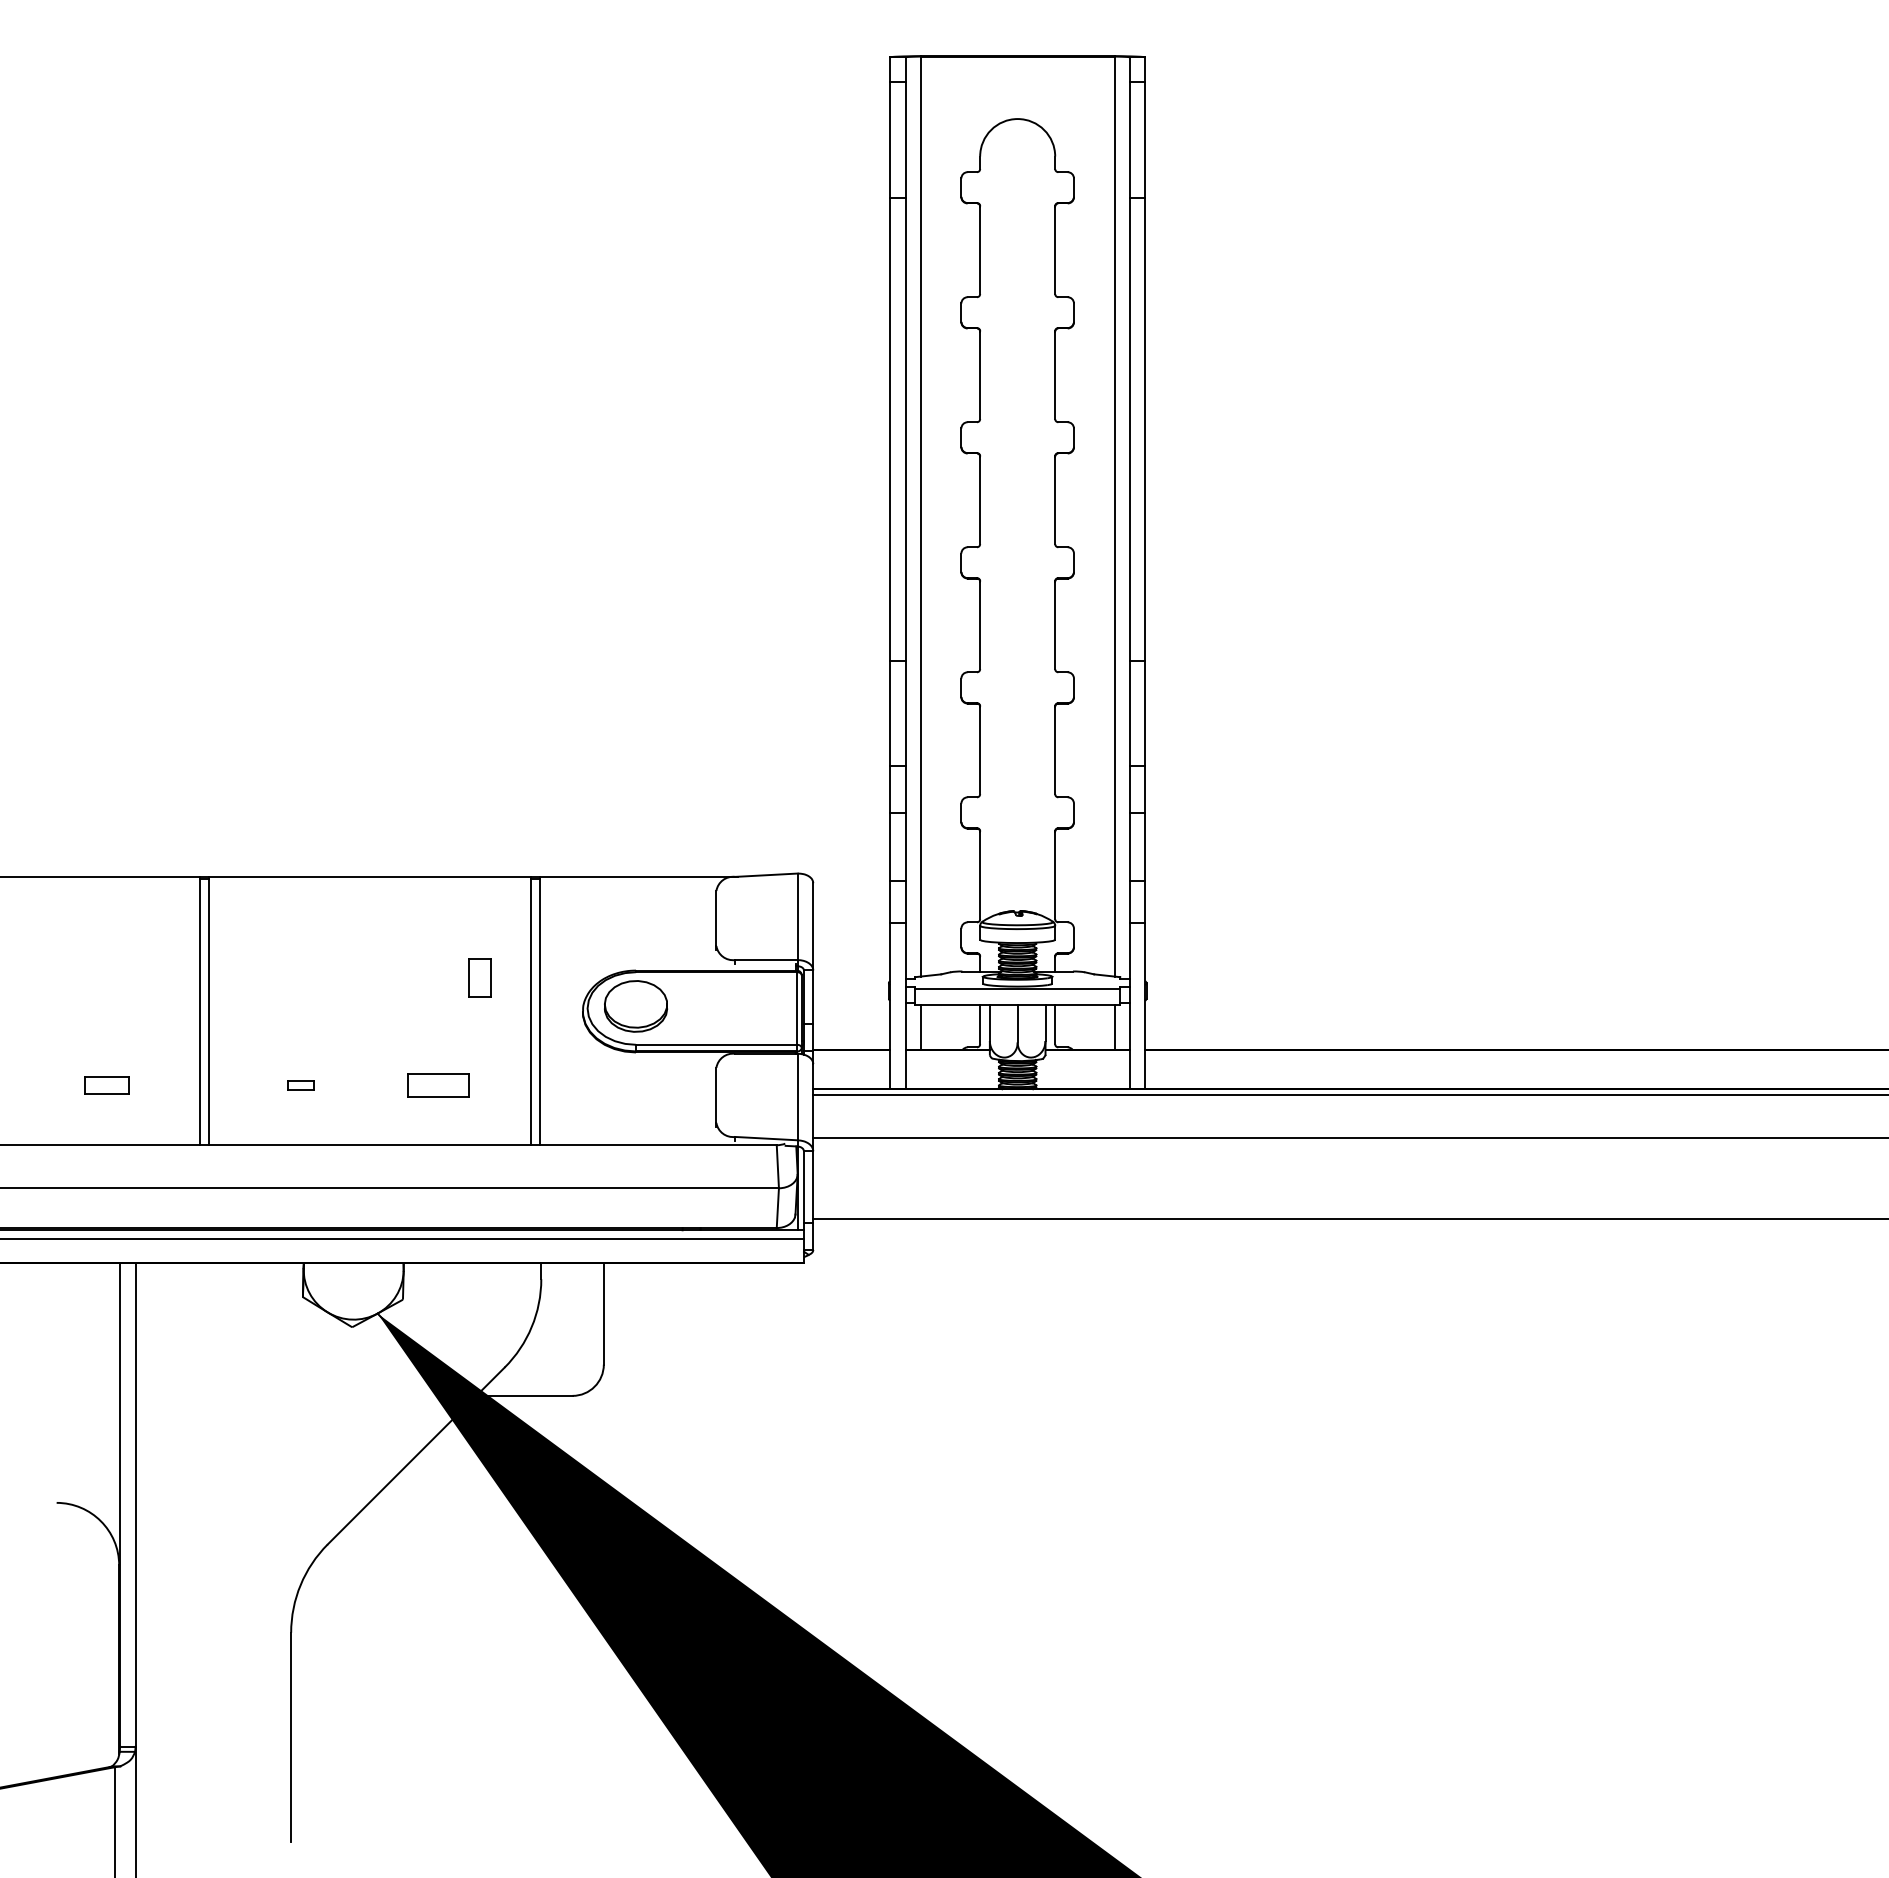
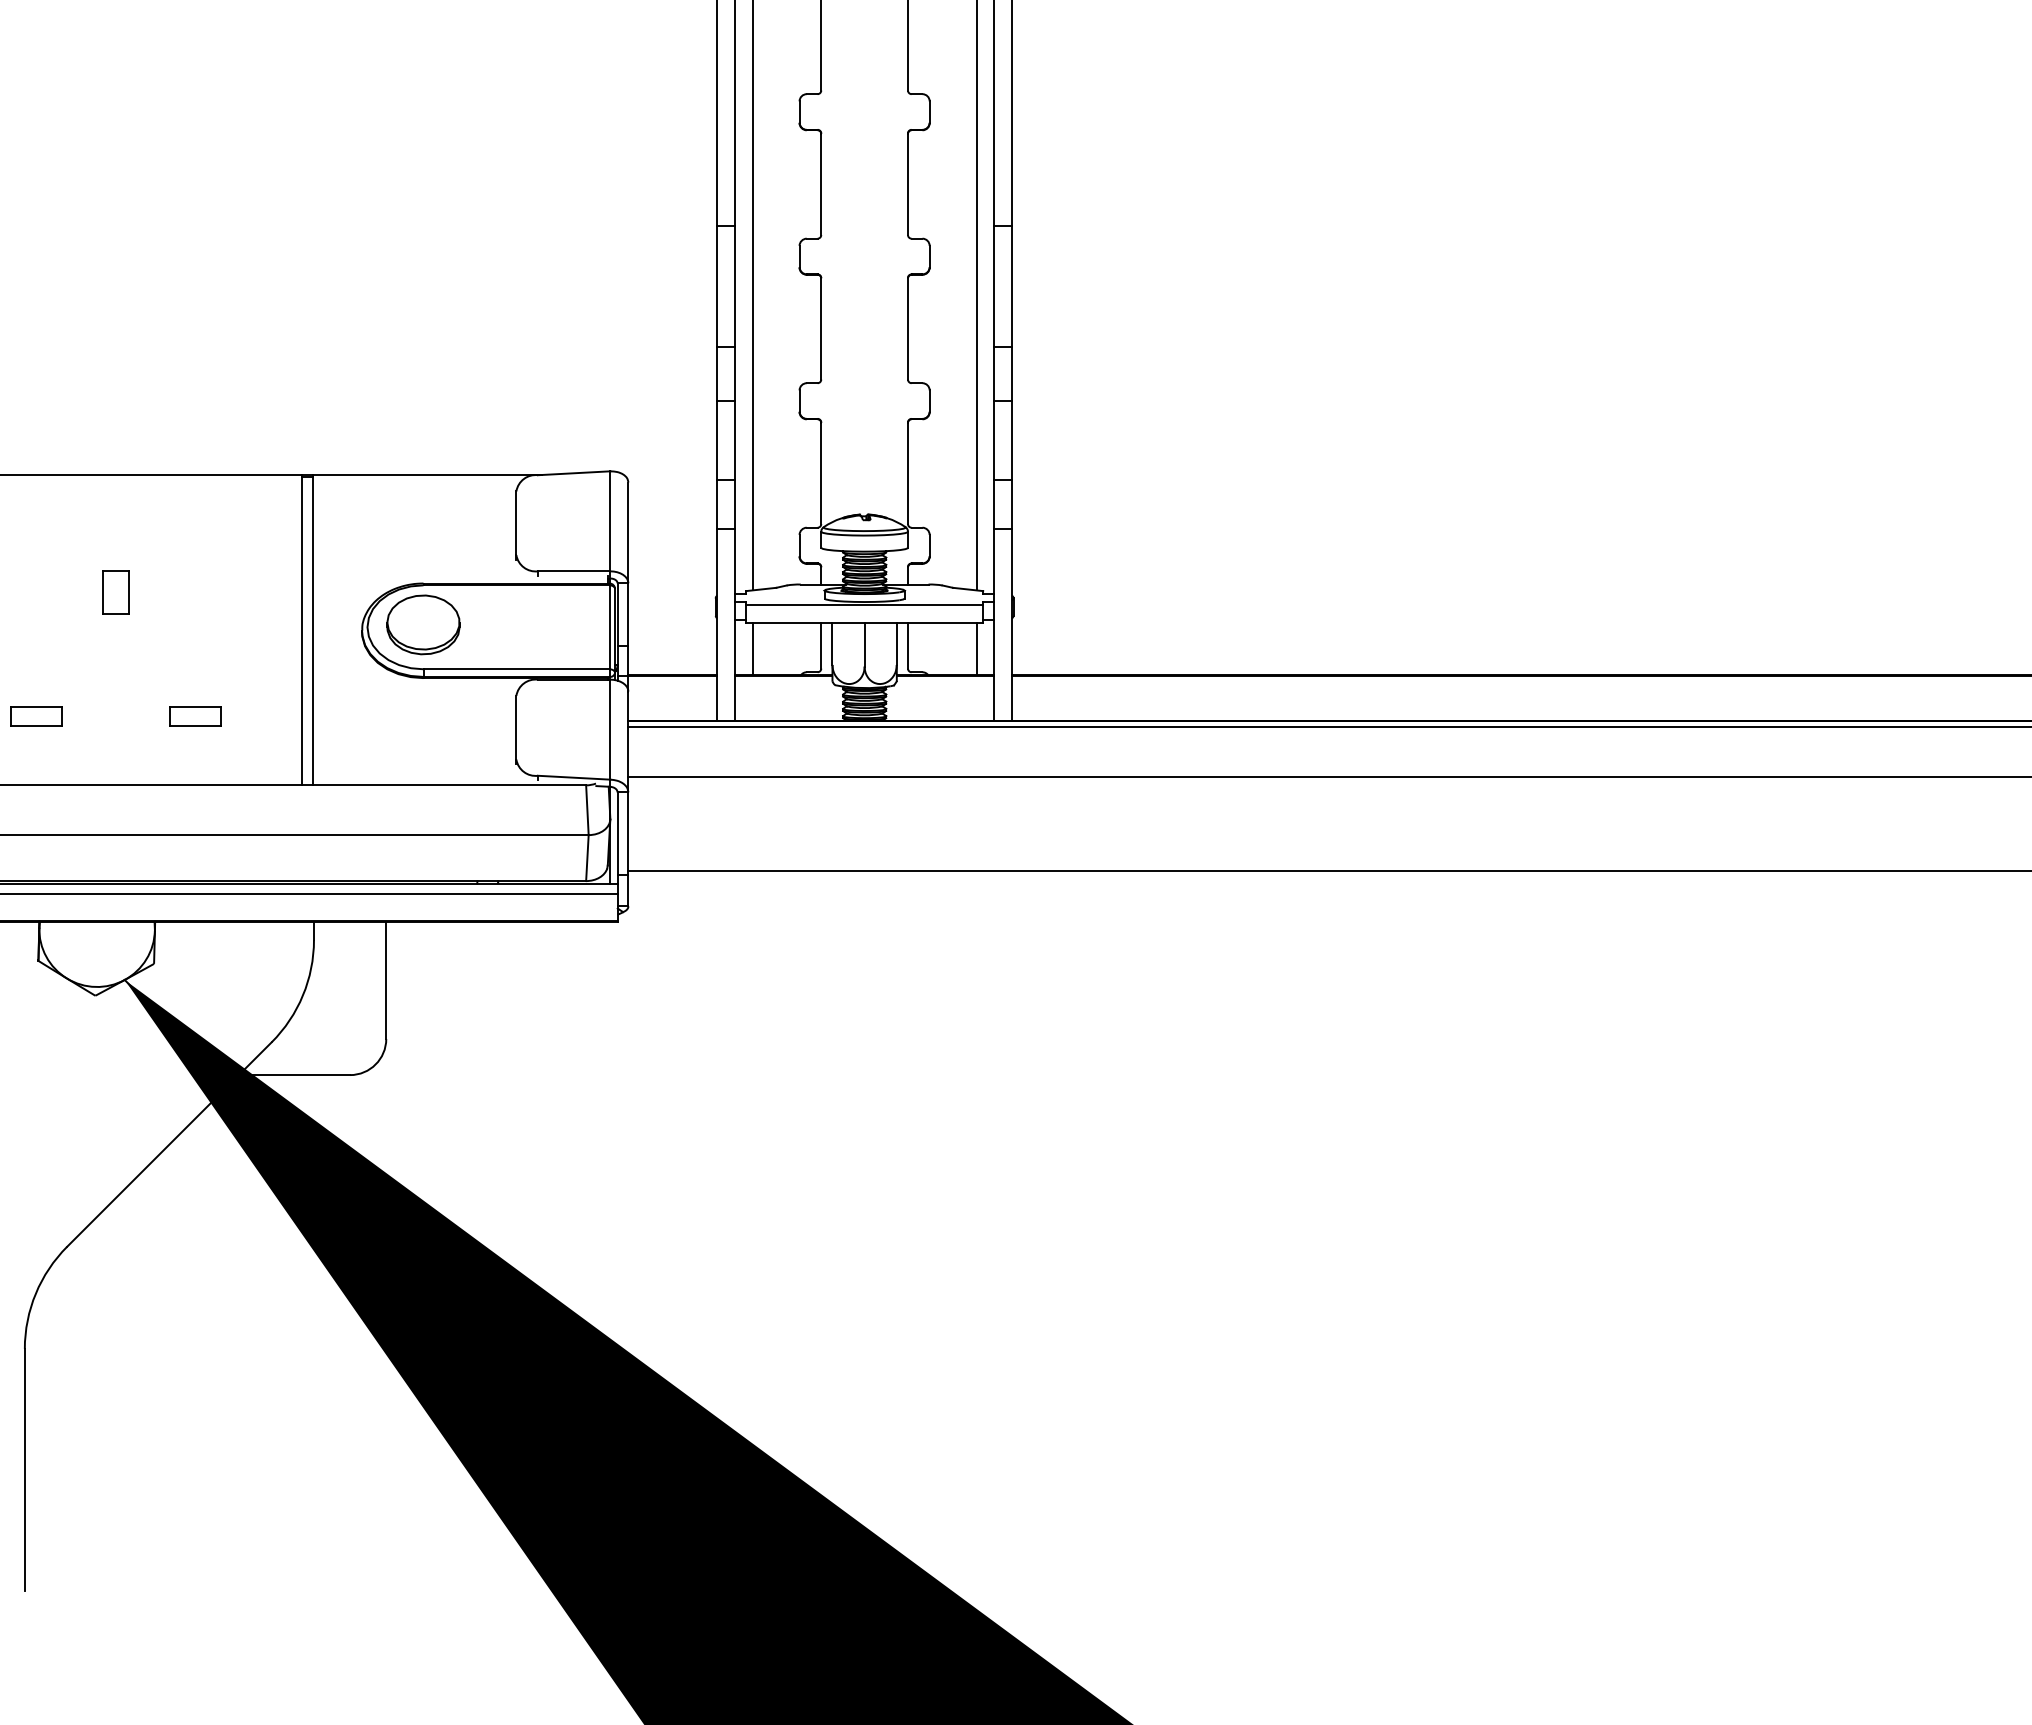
part: (479, 977) -> (115, 591), moved
part: (300, 1085) -> (35, 716), size x1.67
part: (438, 1085) -> (195, 716), size x0.71

